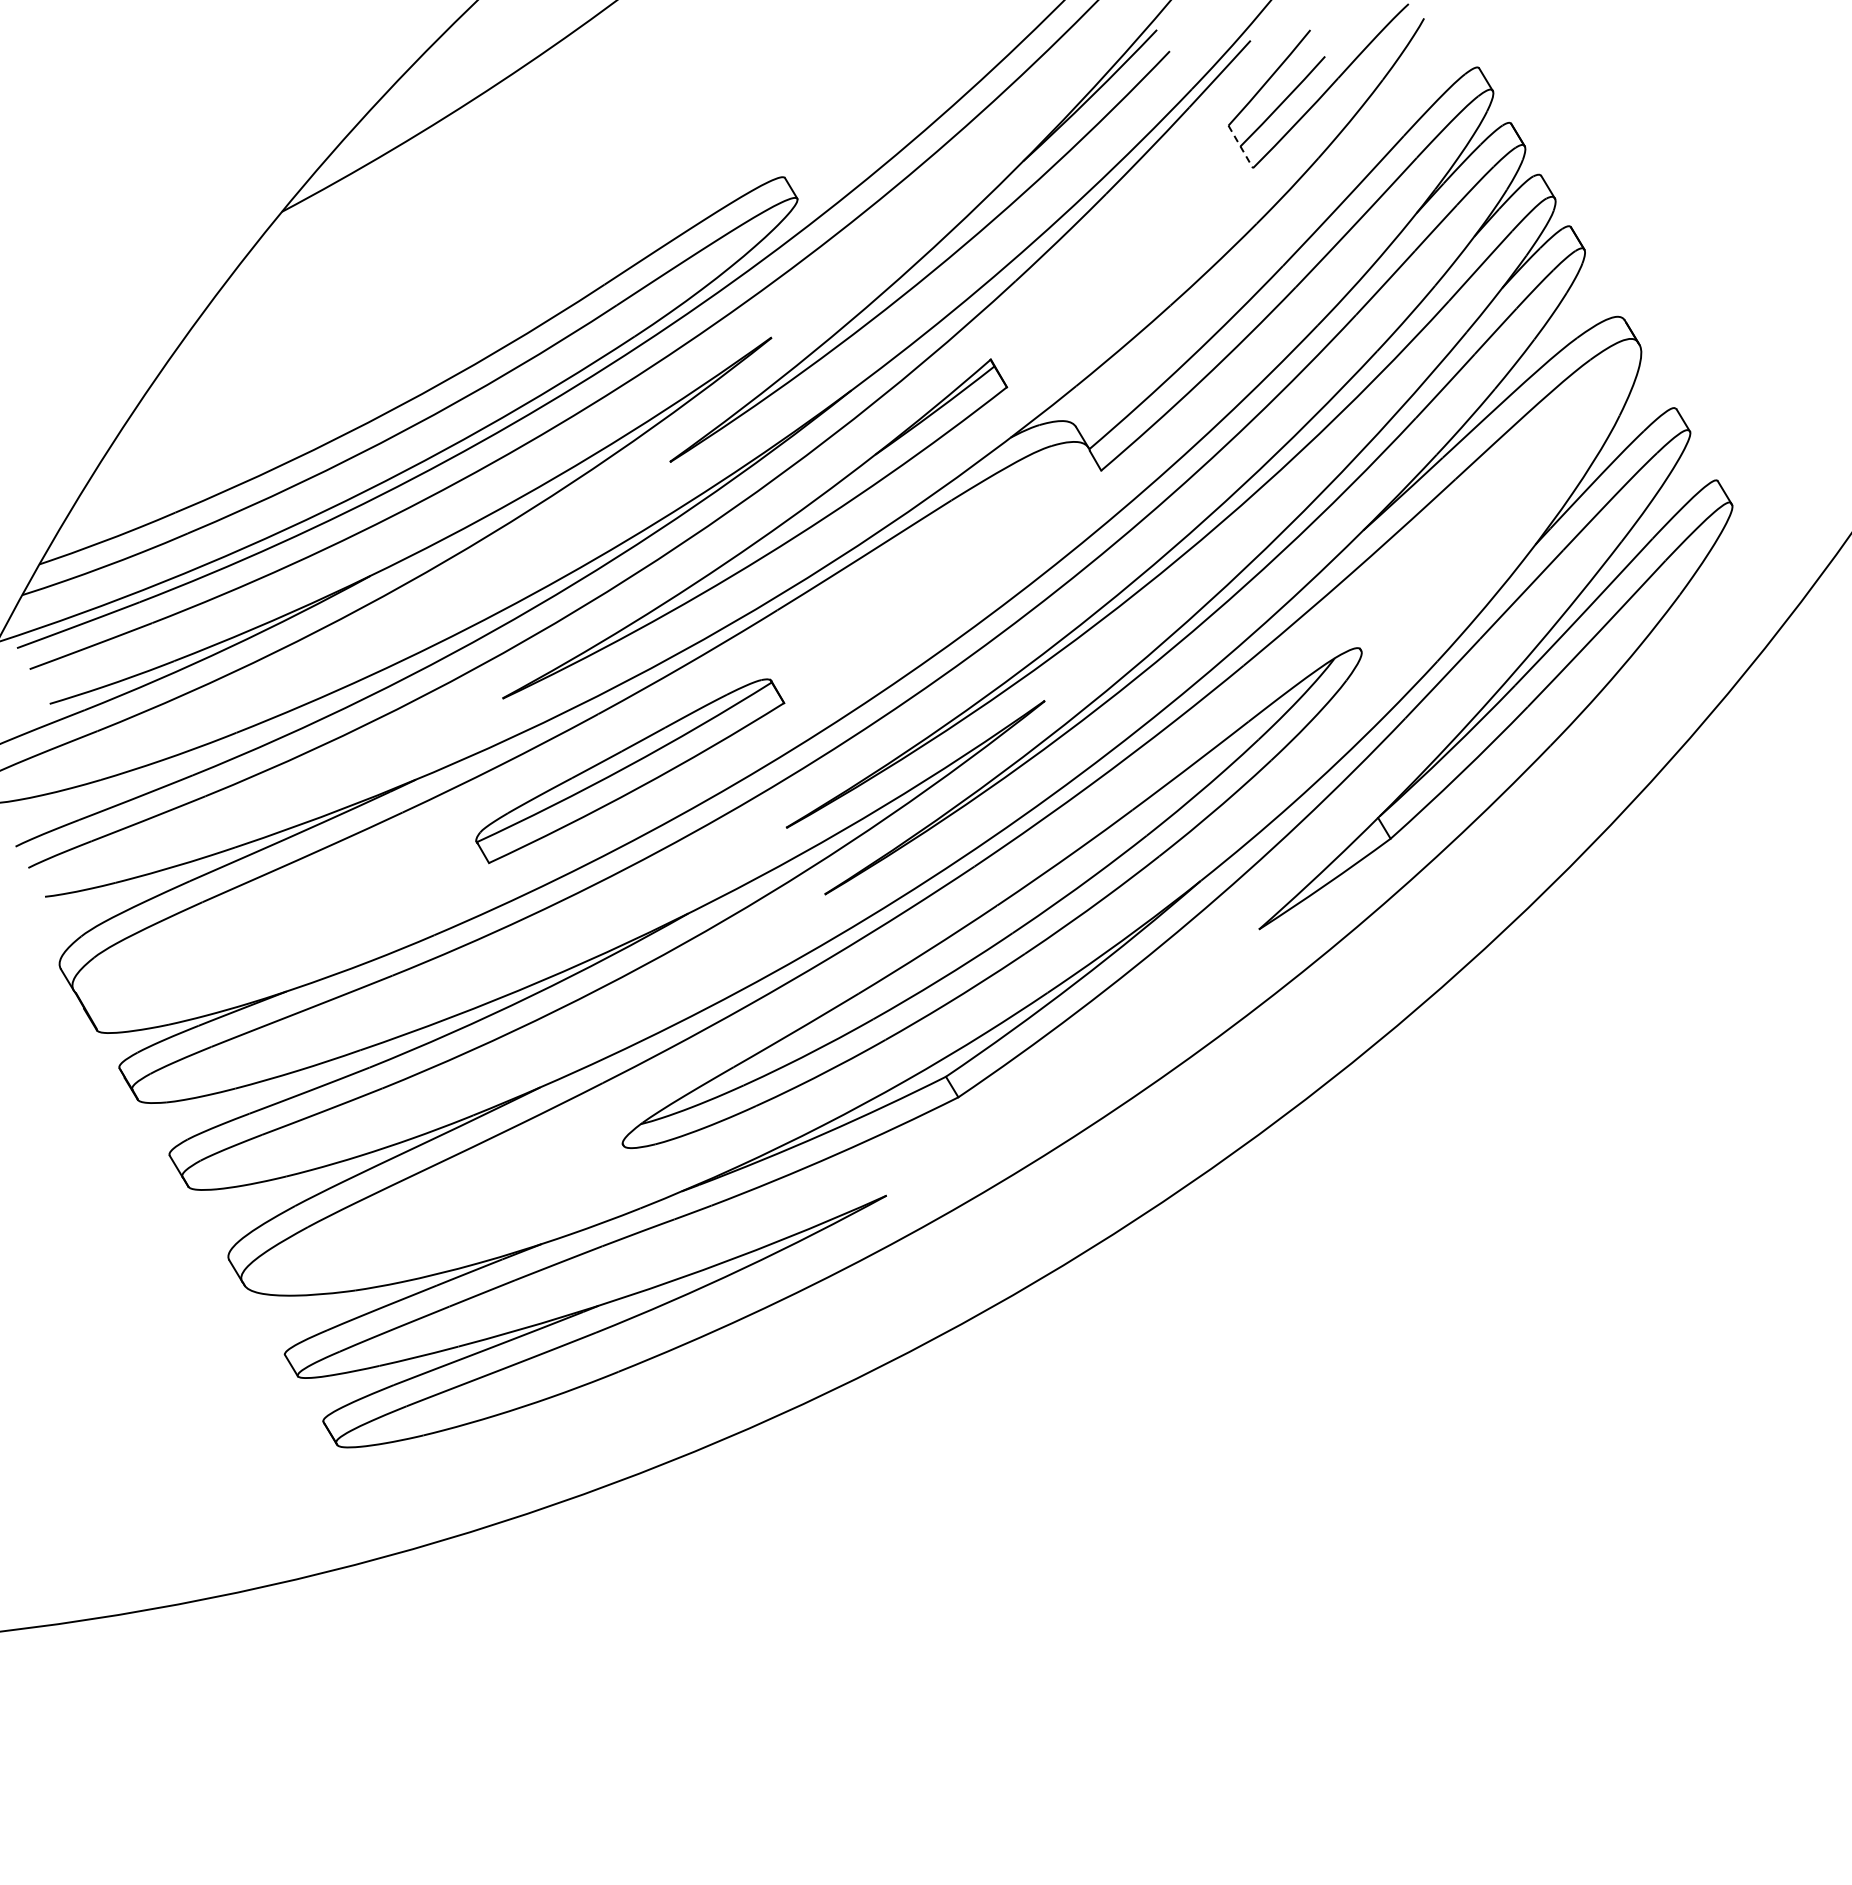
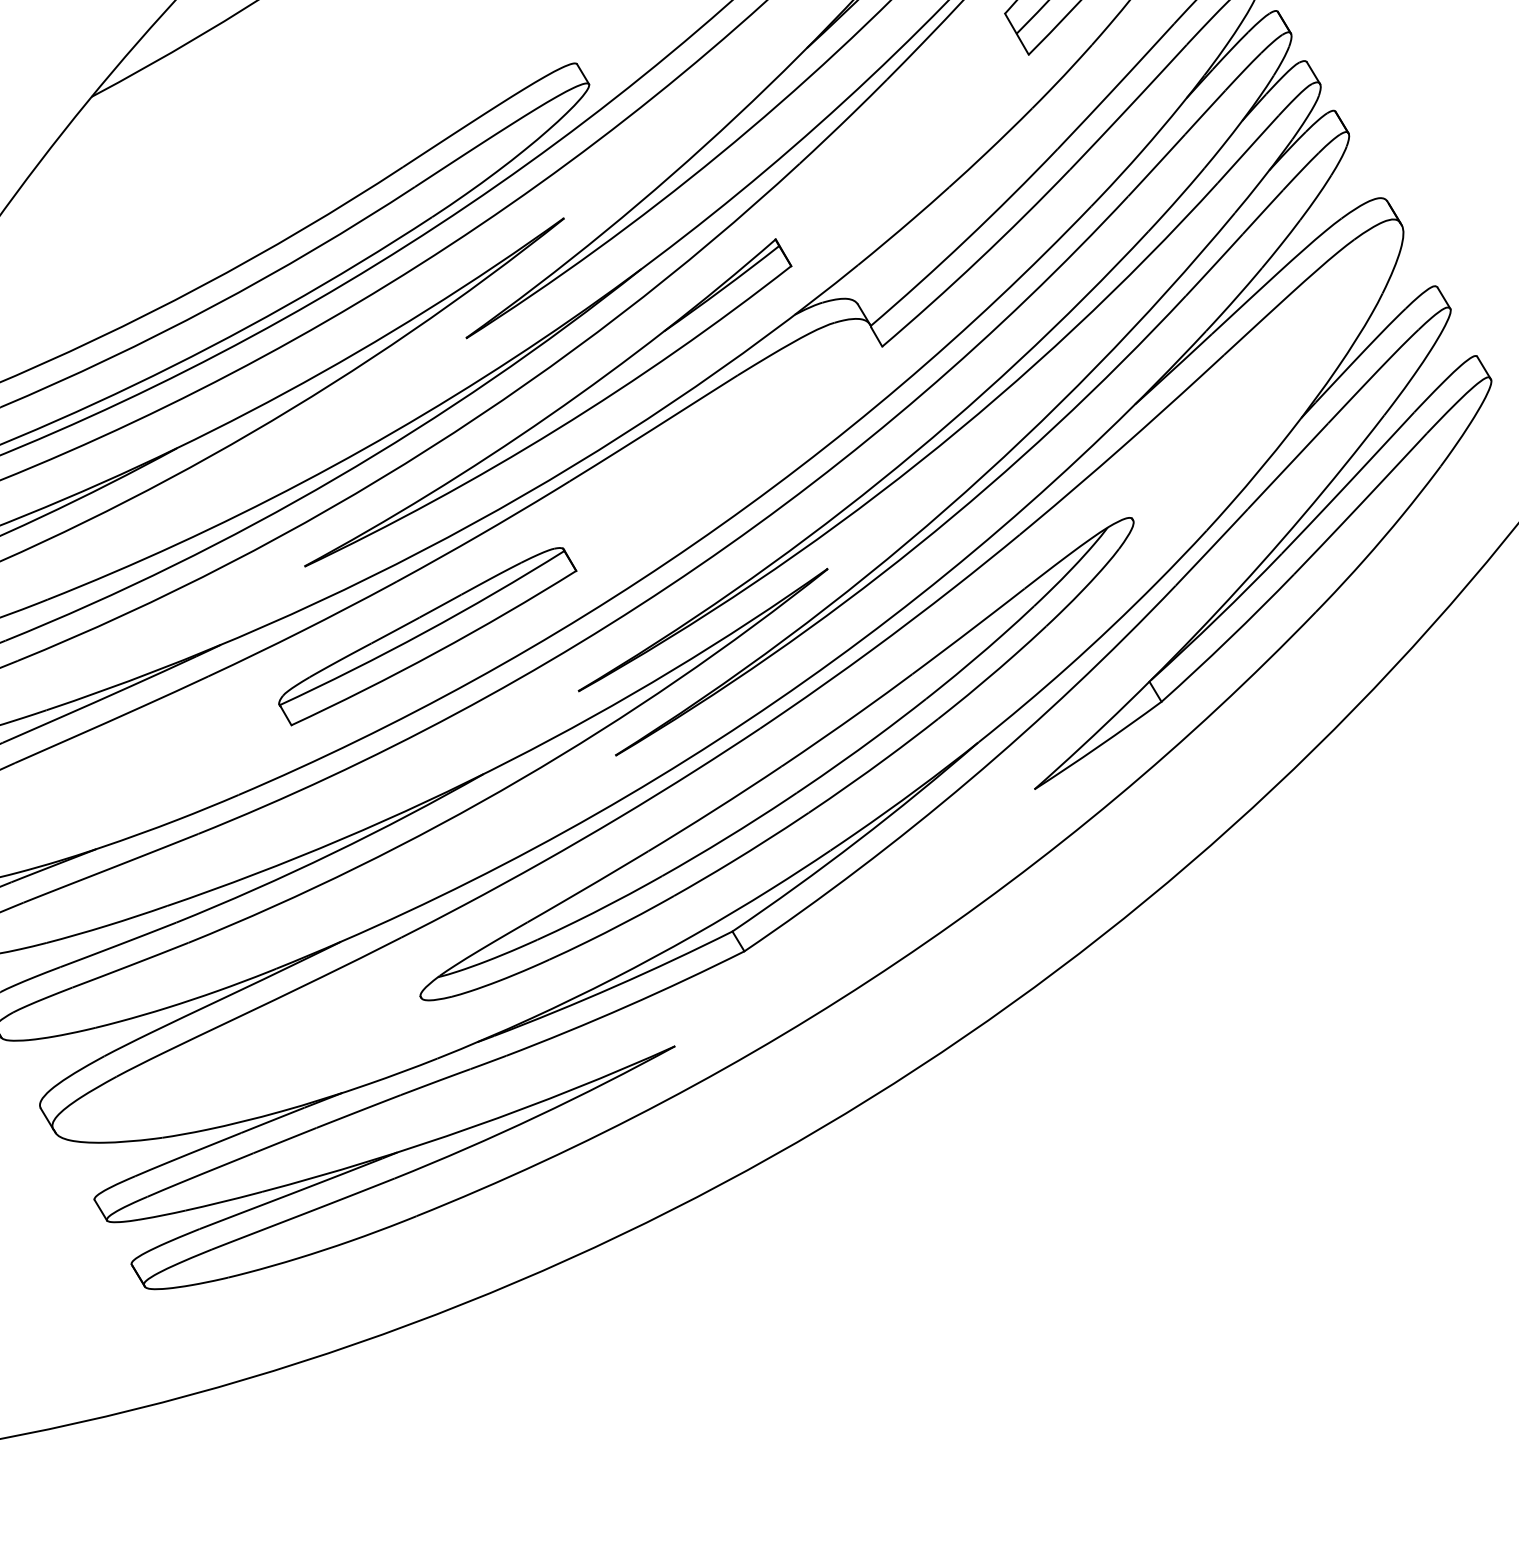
line: (1240, 146) -> (1016, 33), dashed -> solid

